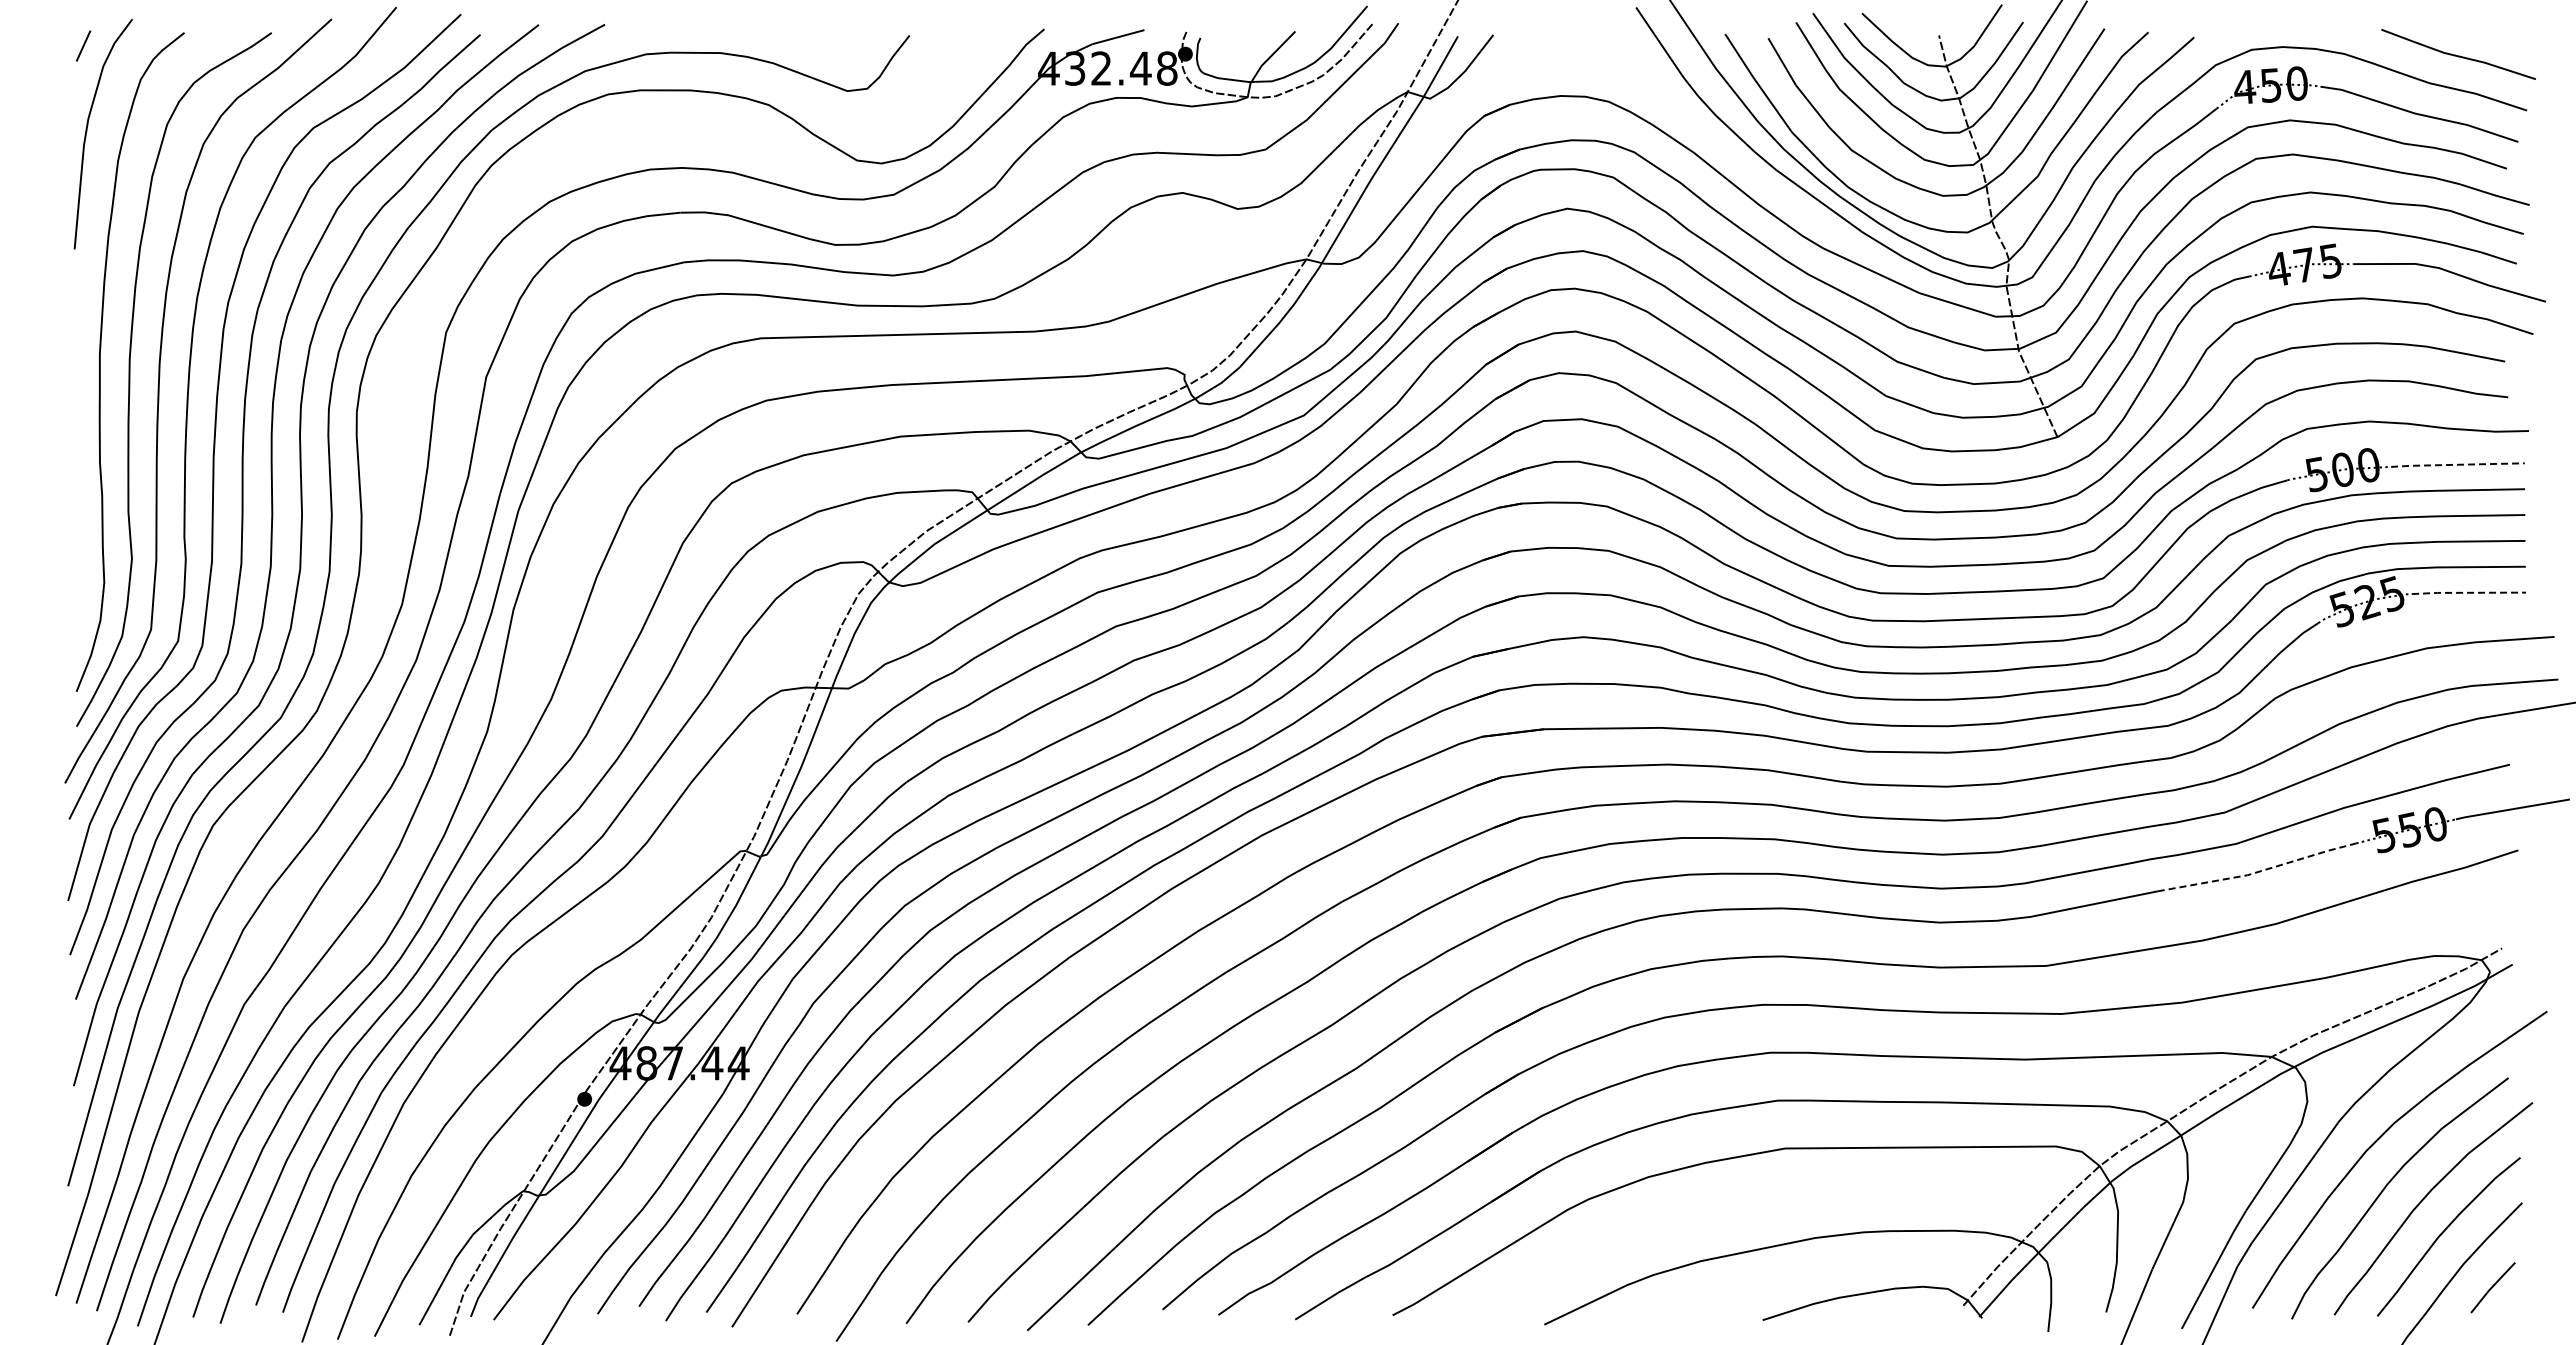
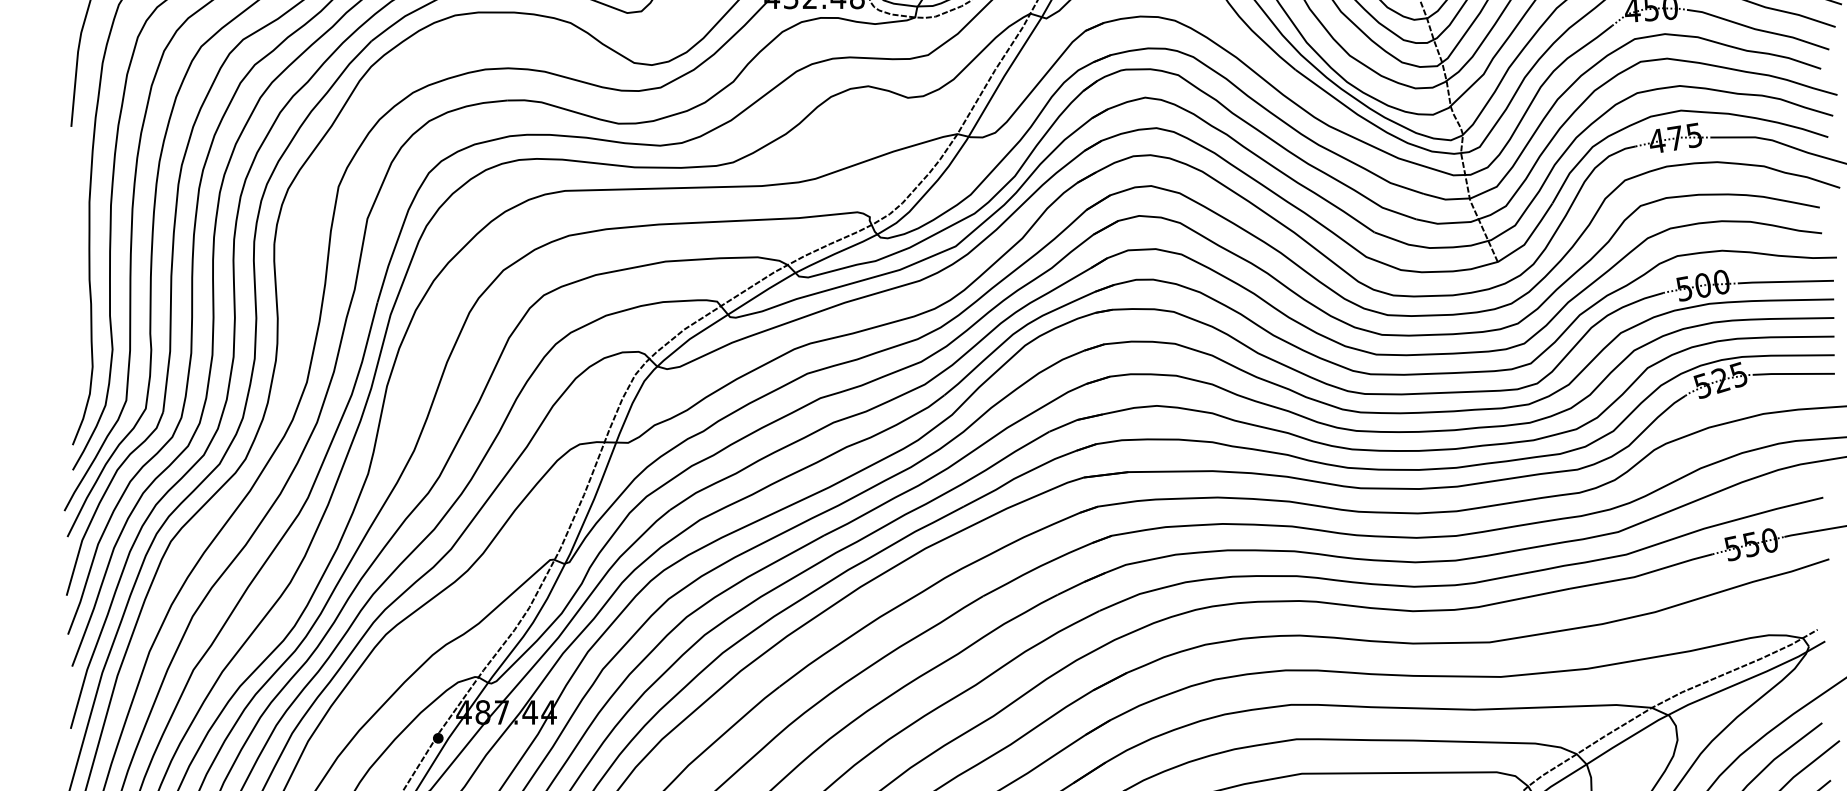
line: (2457, 464) -> (1785, 281), dashed -> solid
line: (2468, 592) -> (1793, 373), dashed -> solid
line: (2257, 872) -> (1641, 575), dashed -> solid

